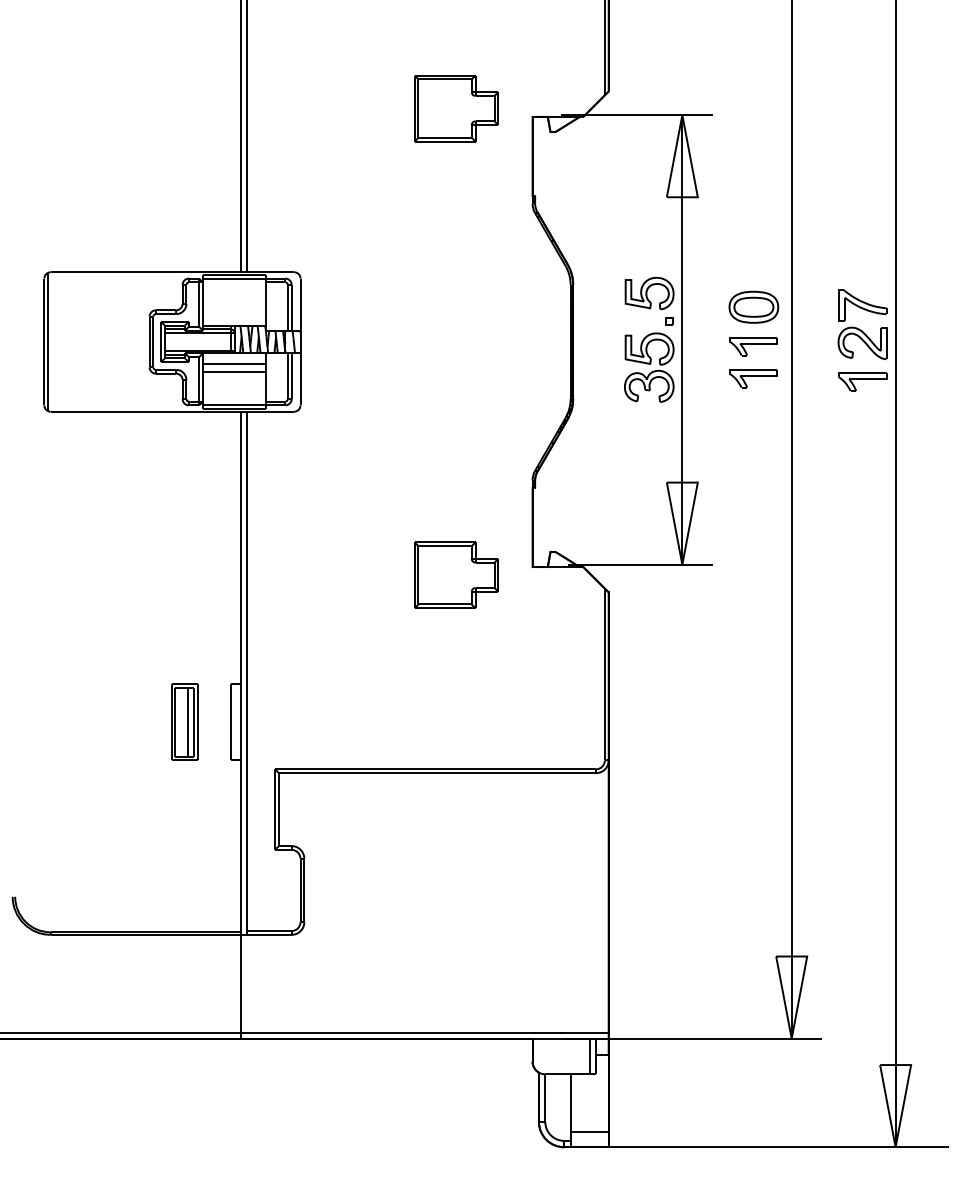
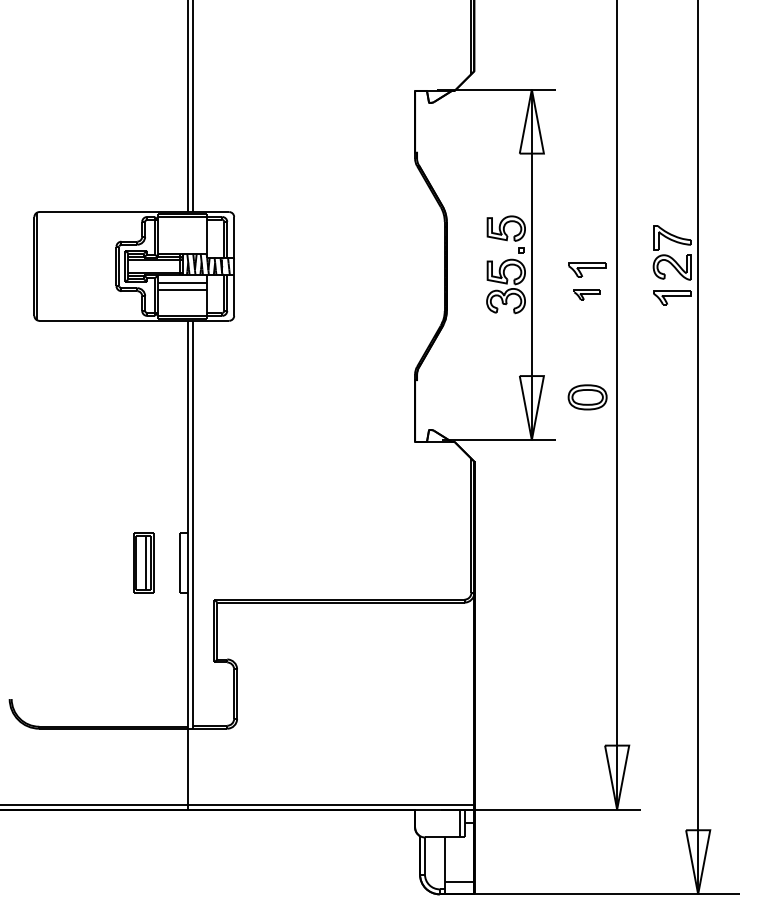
part: (456, 108) -> (355, 84), removed
part: (753, 307) -> (587, 397), moved
part: (753, 377) -> (587, 294), size x0.7
part: (456, 575) -> (355, 448), removed

